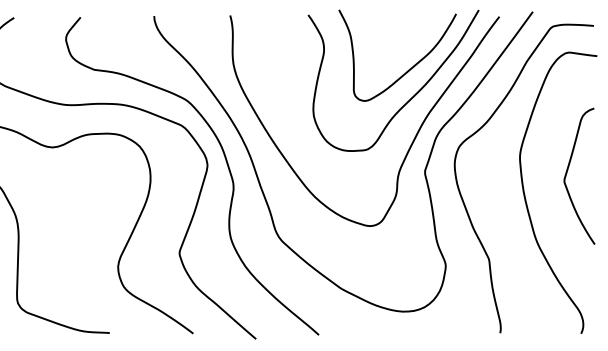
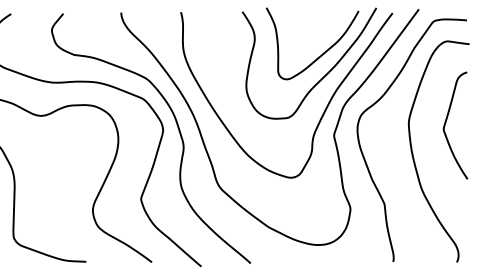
curve: (567, 173) -> (446, 123), moved

